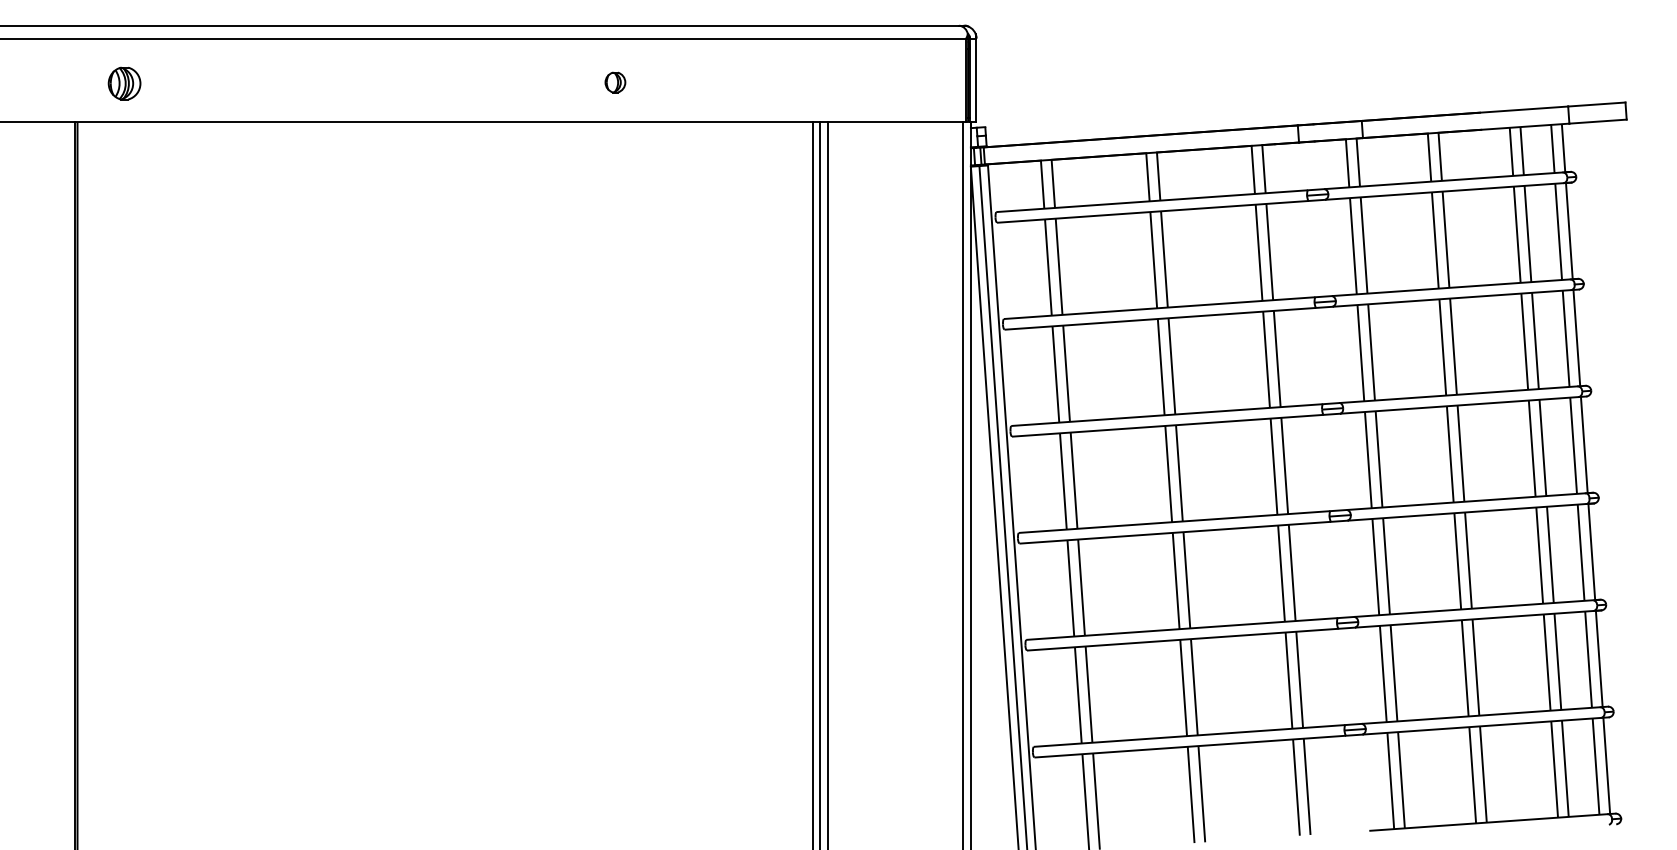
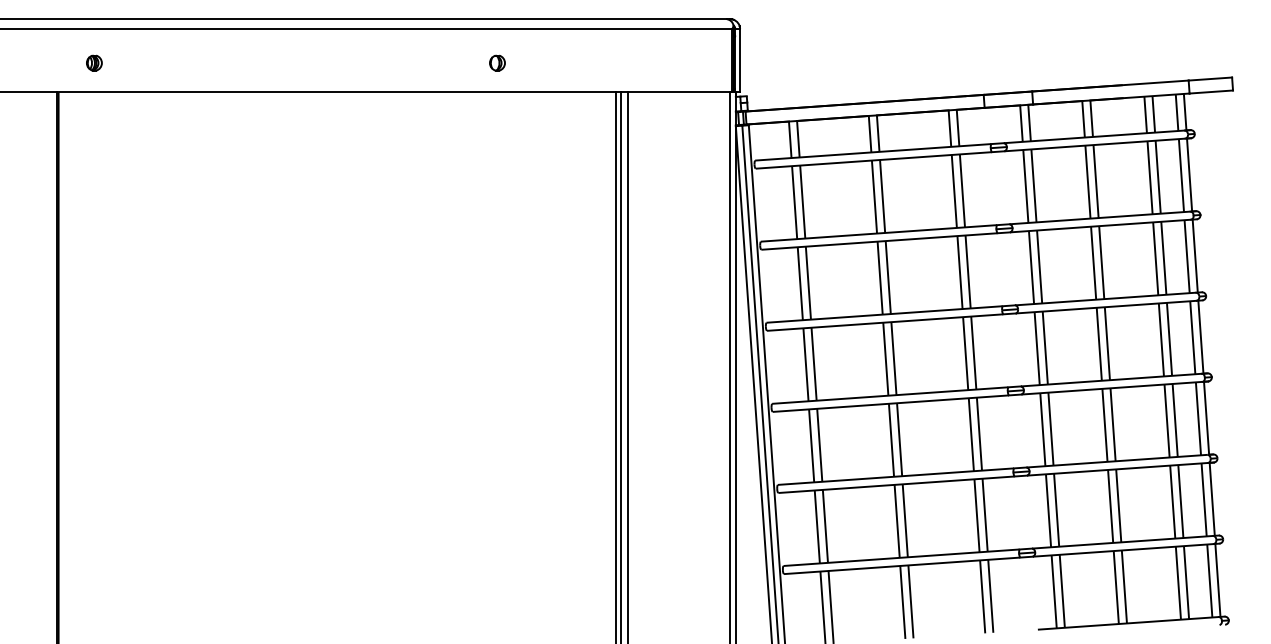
part: (615, 82) -> (497, 63), moved
part: (124, 83) -> (94, 63), size x0.62

